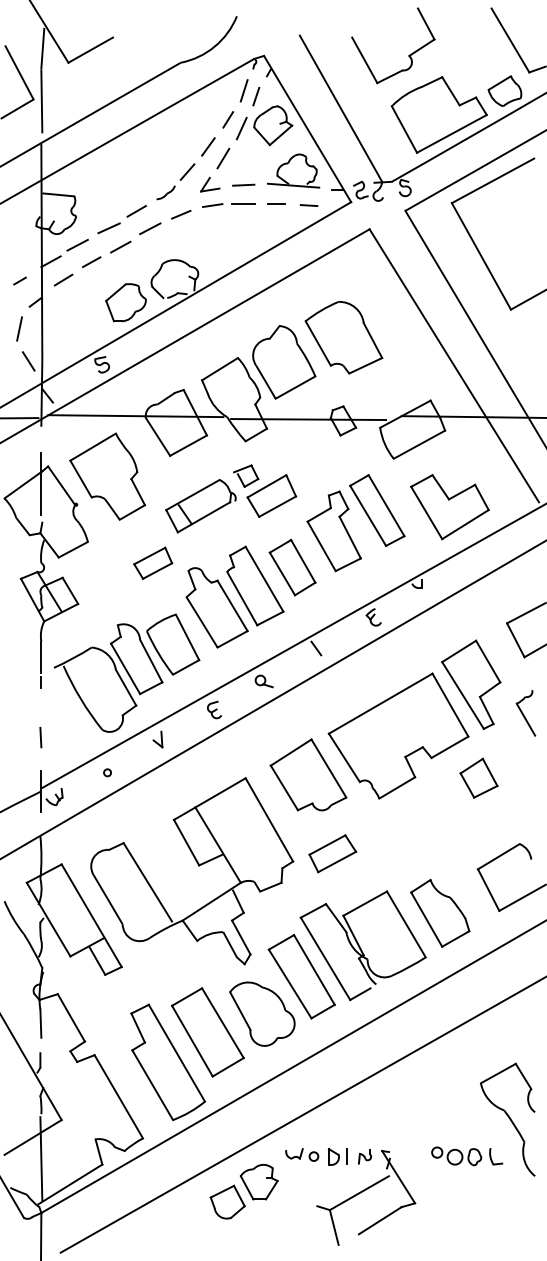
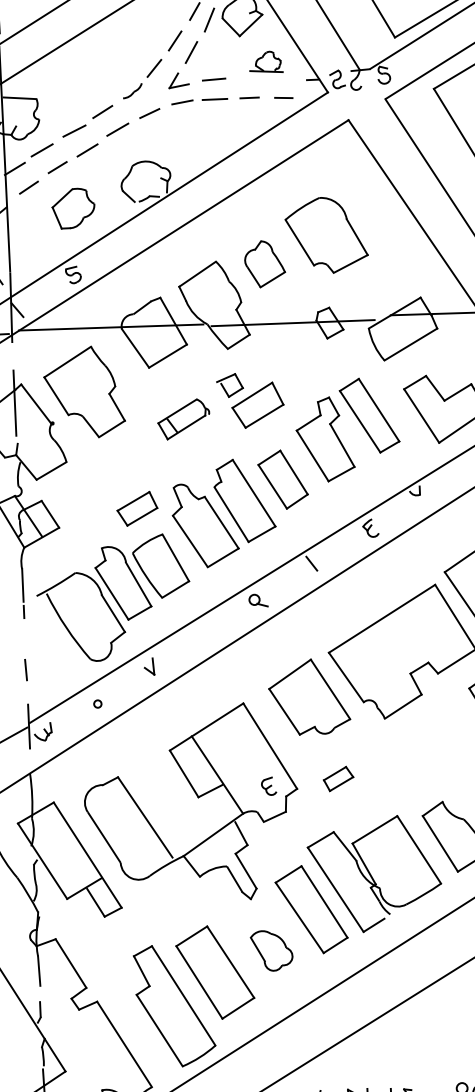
part: (293, 170) -> (265, 61), size x0.6
part: (125, 302) -> (72, 208), moved
part: (284, 362) -> (265, 264), size x0.6
part: (200, 506) -> (183, 419), size x0.7
part: (153, 562) -> (137, 508), moved
part: (214, 709) -> (268, 785), moved
part: (332, 853) -> (338, 778), size x0.6
part: (262, 1013) -> (271, 950), size x0.6

